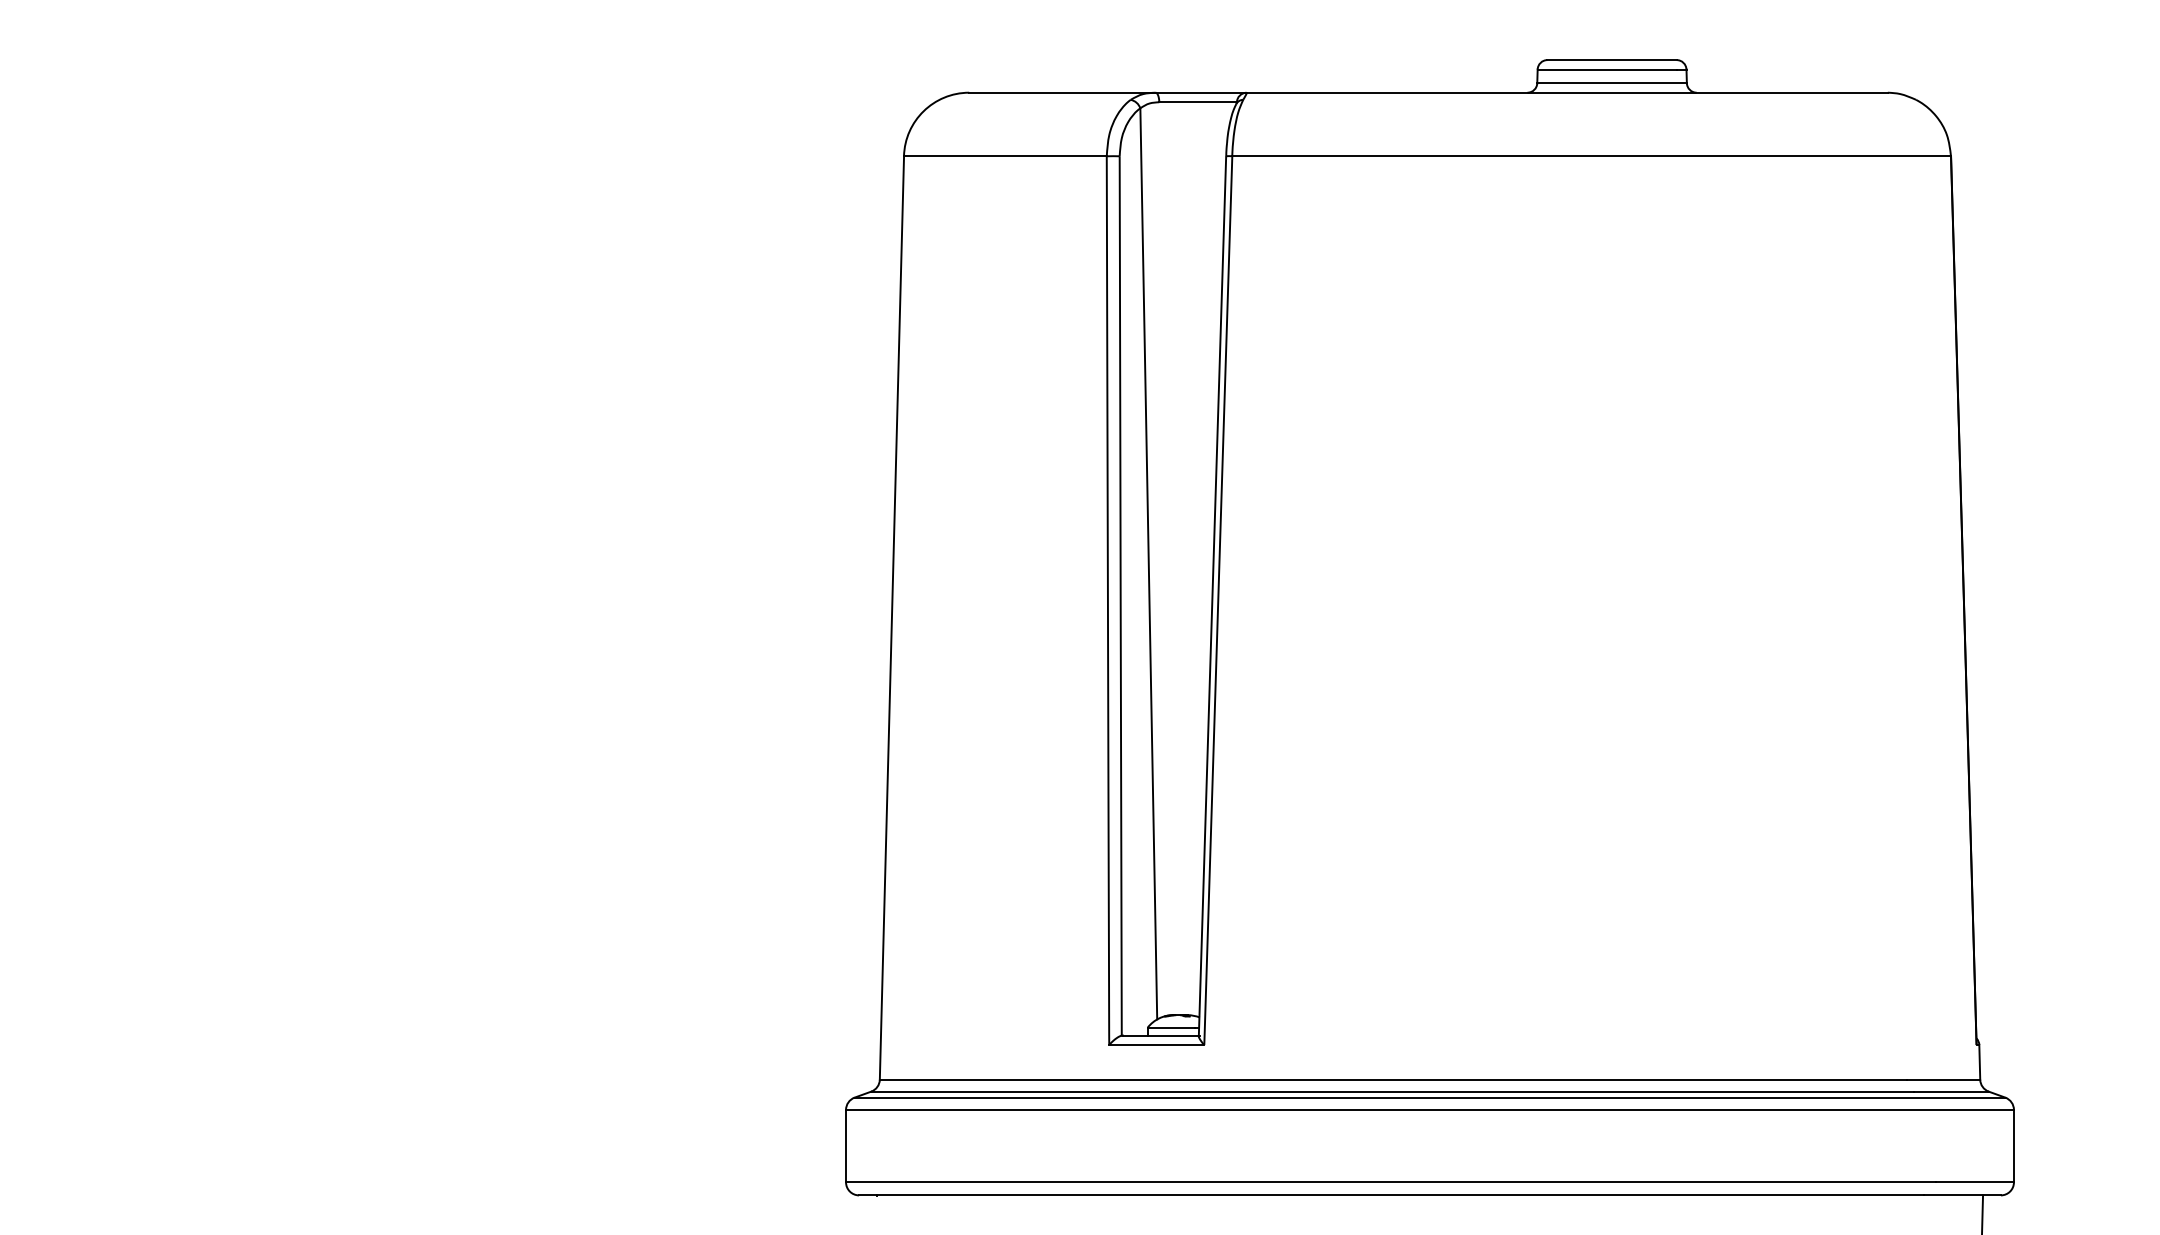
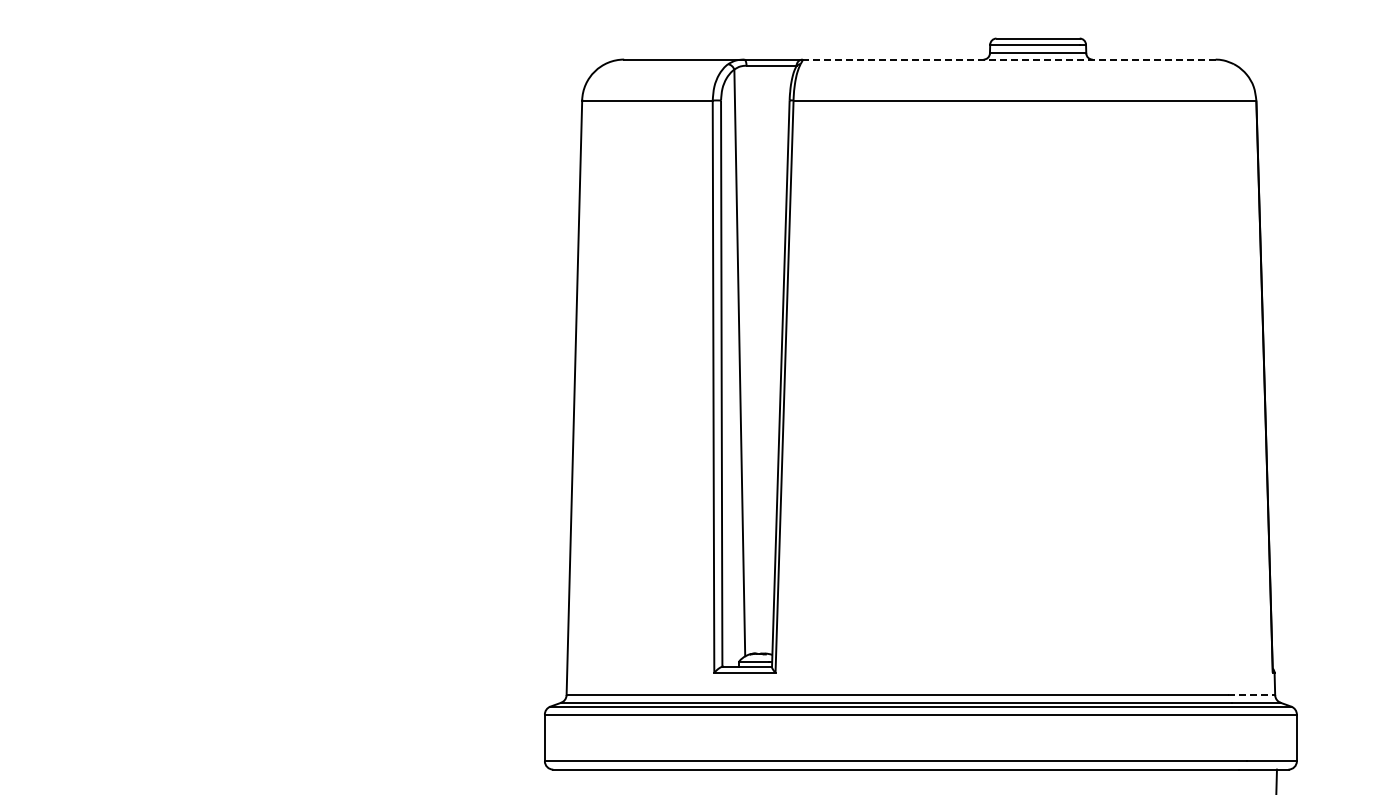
line: (1566, 92) -> (1008, 59), solid -> dashed
line: (1943, 1080) -> (1251, 695), solid -> dashed

